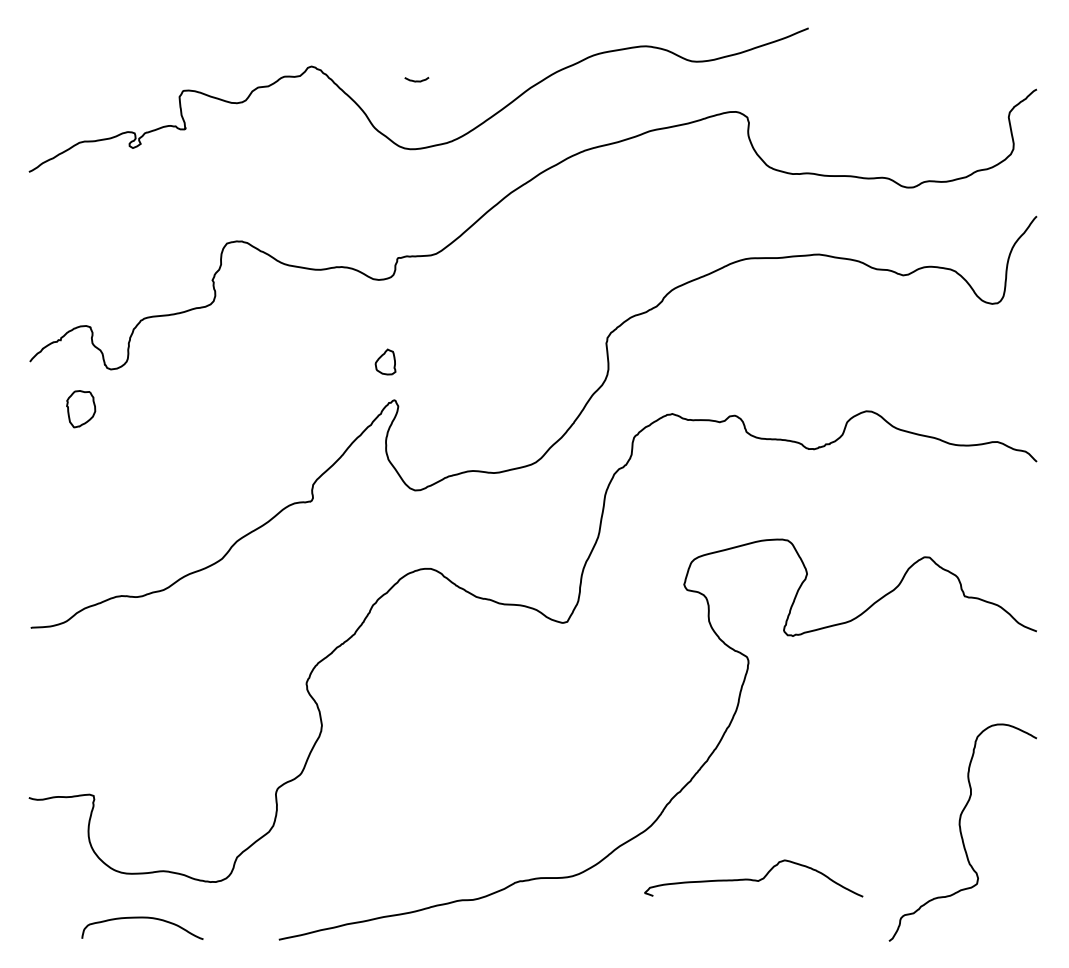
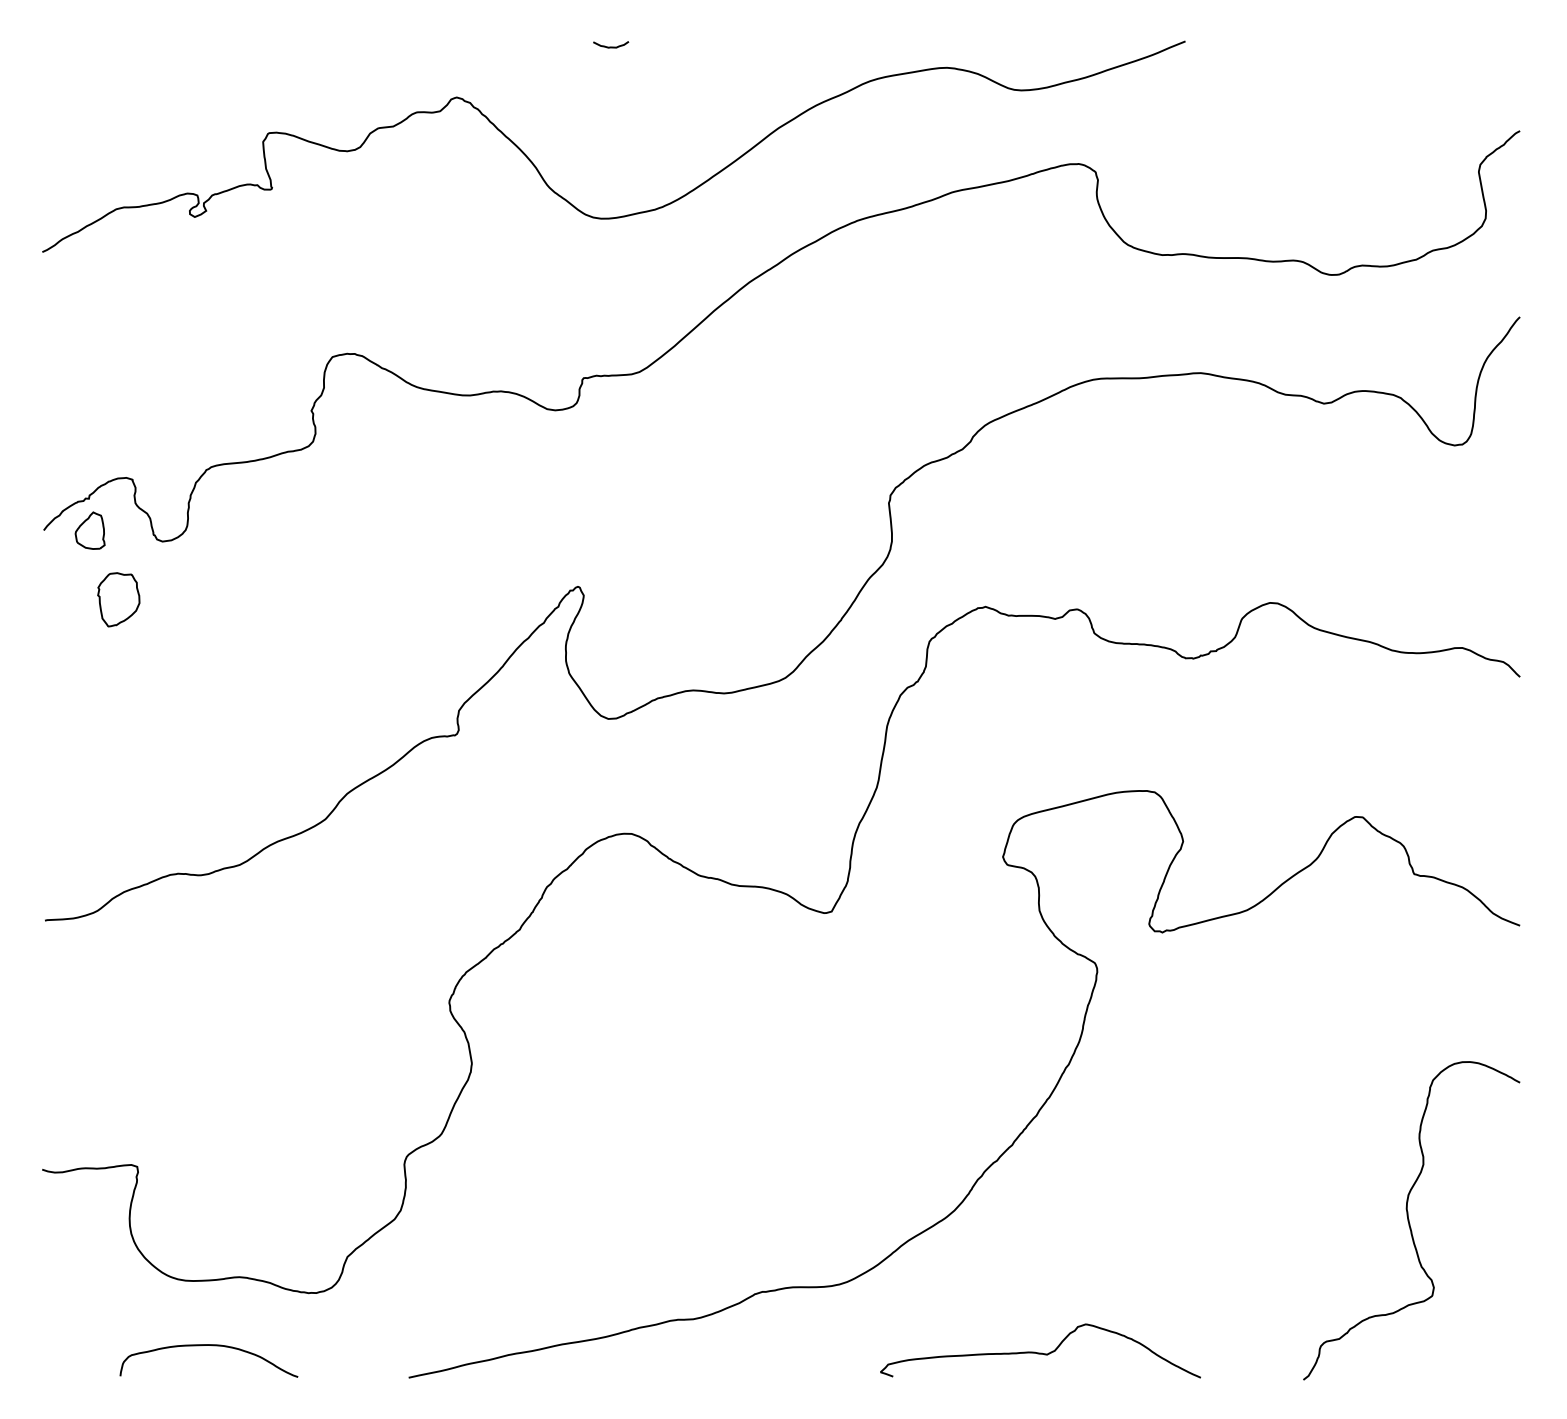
curve: (416, 80) -> (610, 46), moved
part: (385, 361) -> (90, 529), moved
curve: (753, 879) -> (1040, 1352), moved

